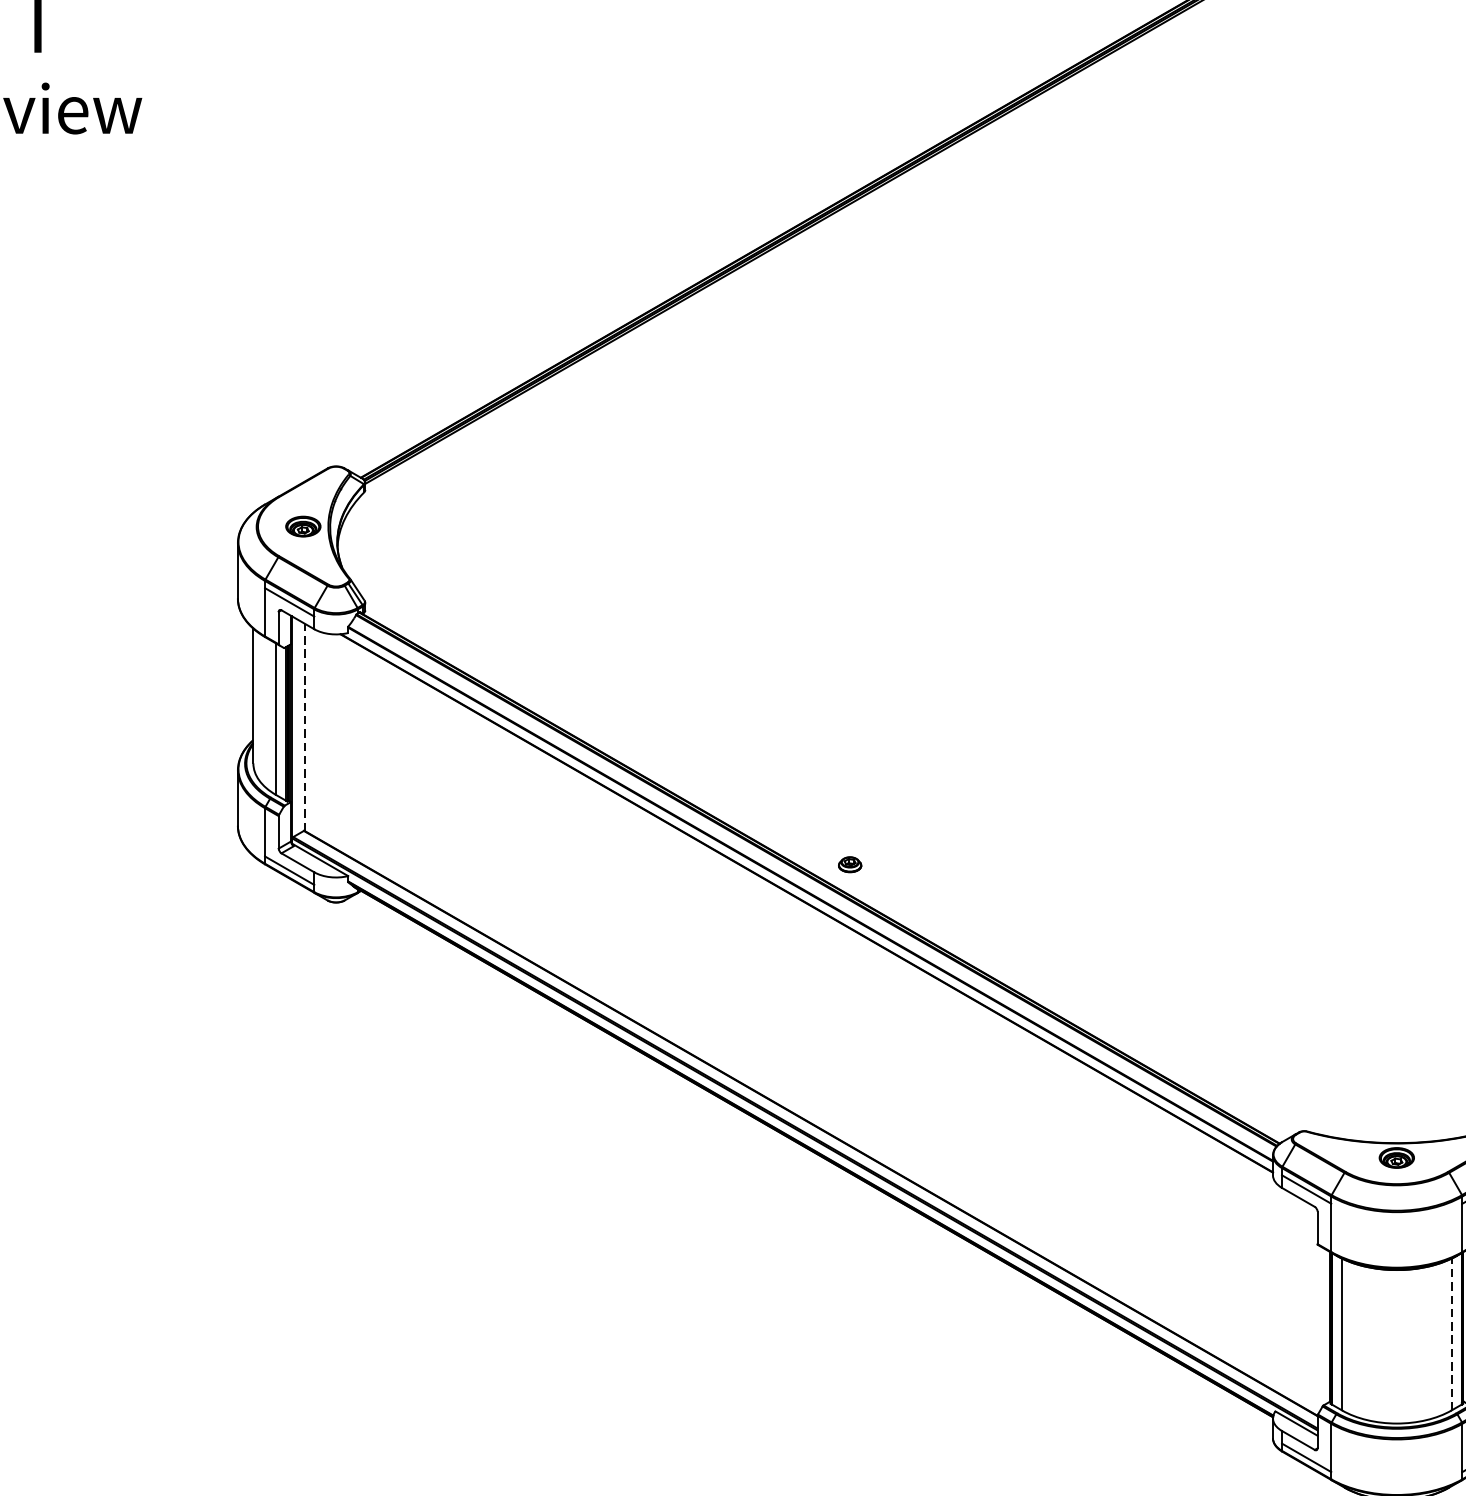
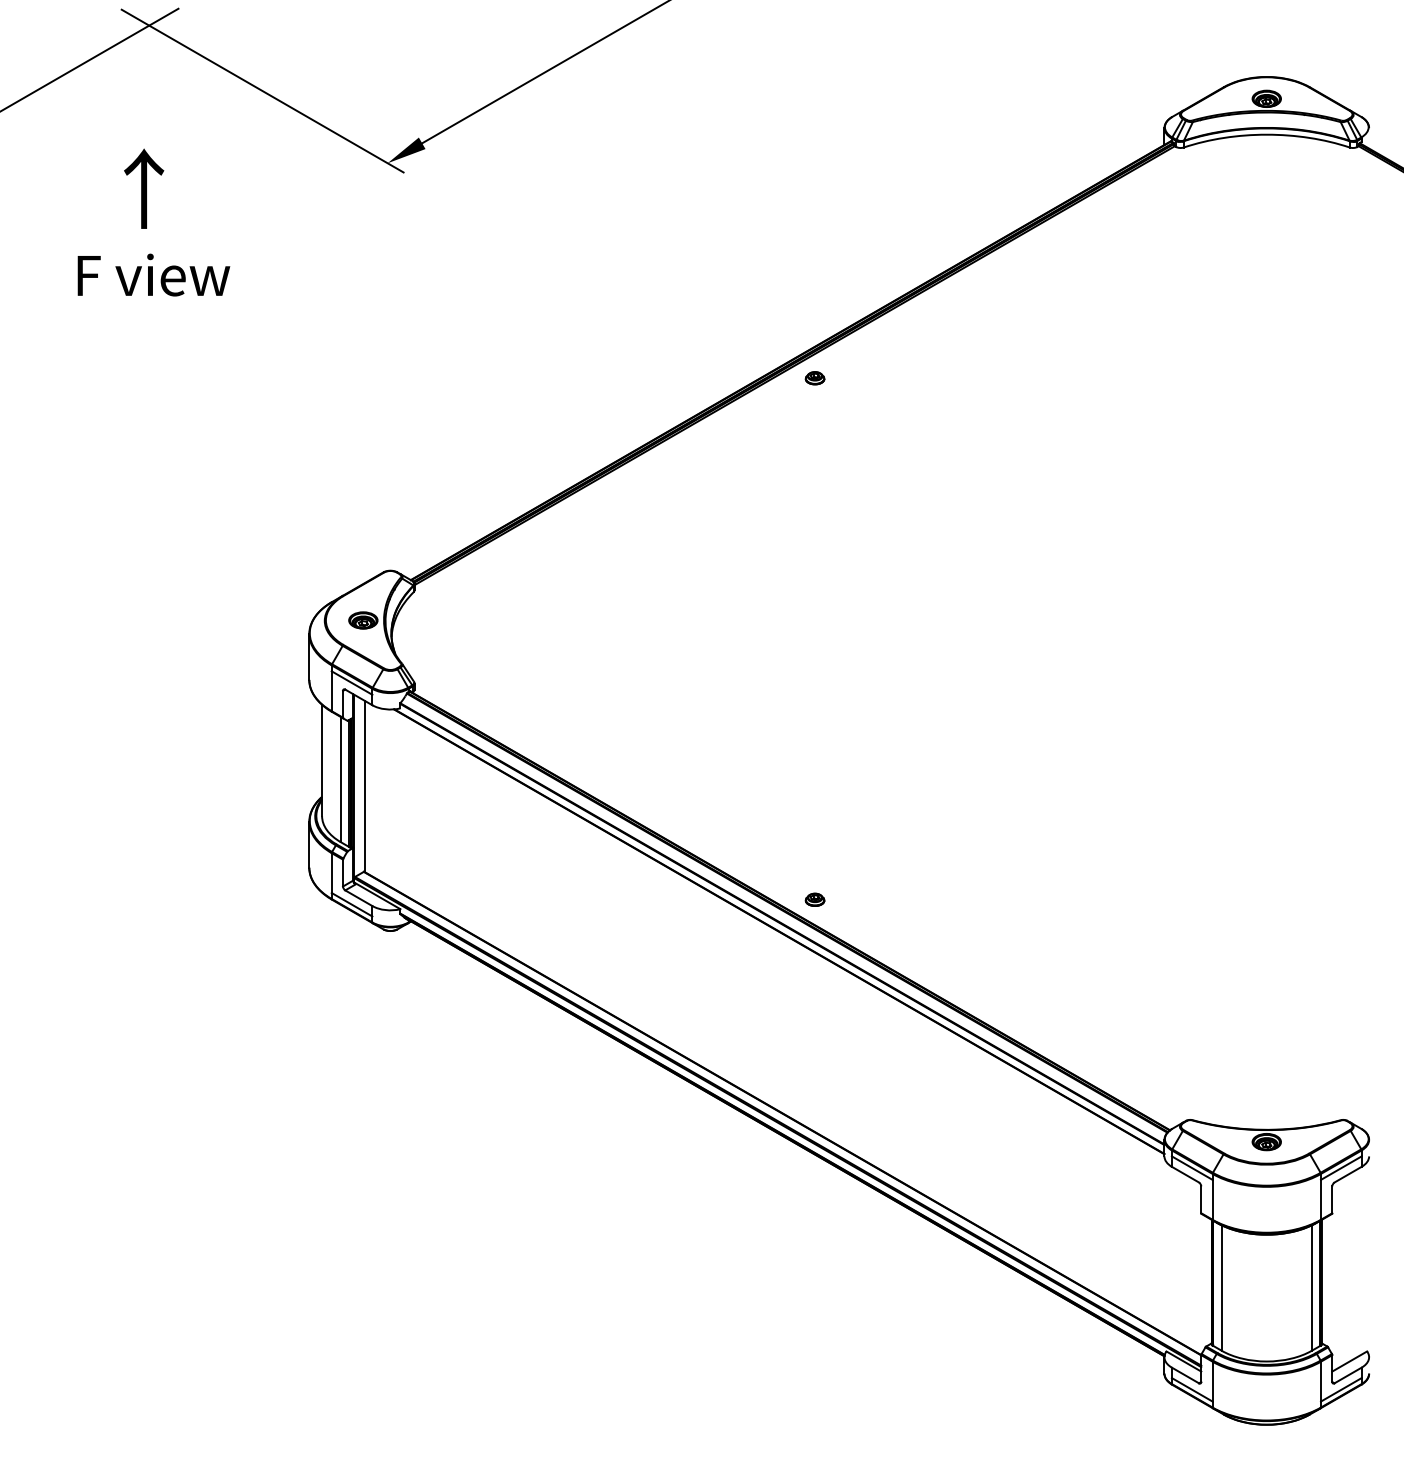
part: (849, 233) -> (814, 378), added
line: (304, 727) -> (364, 786), dashed -> solid
line: (1450, 1335) -> (1311, 1288), dashed -> solid

